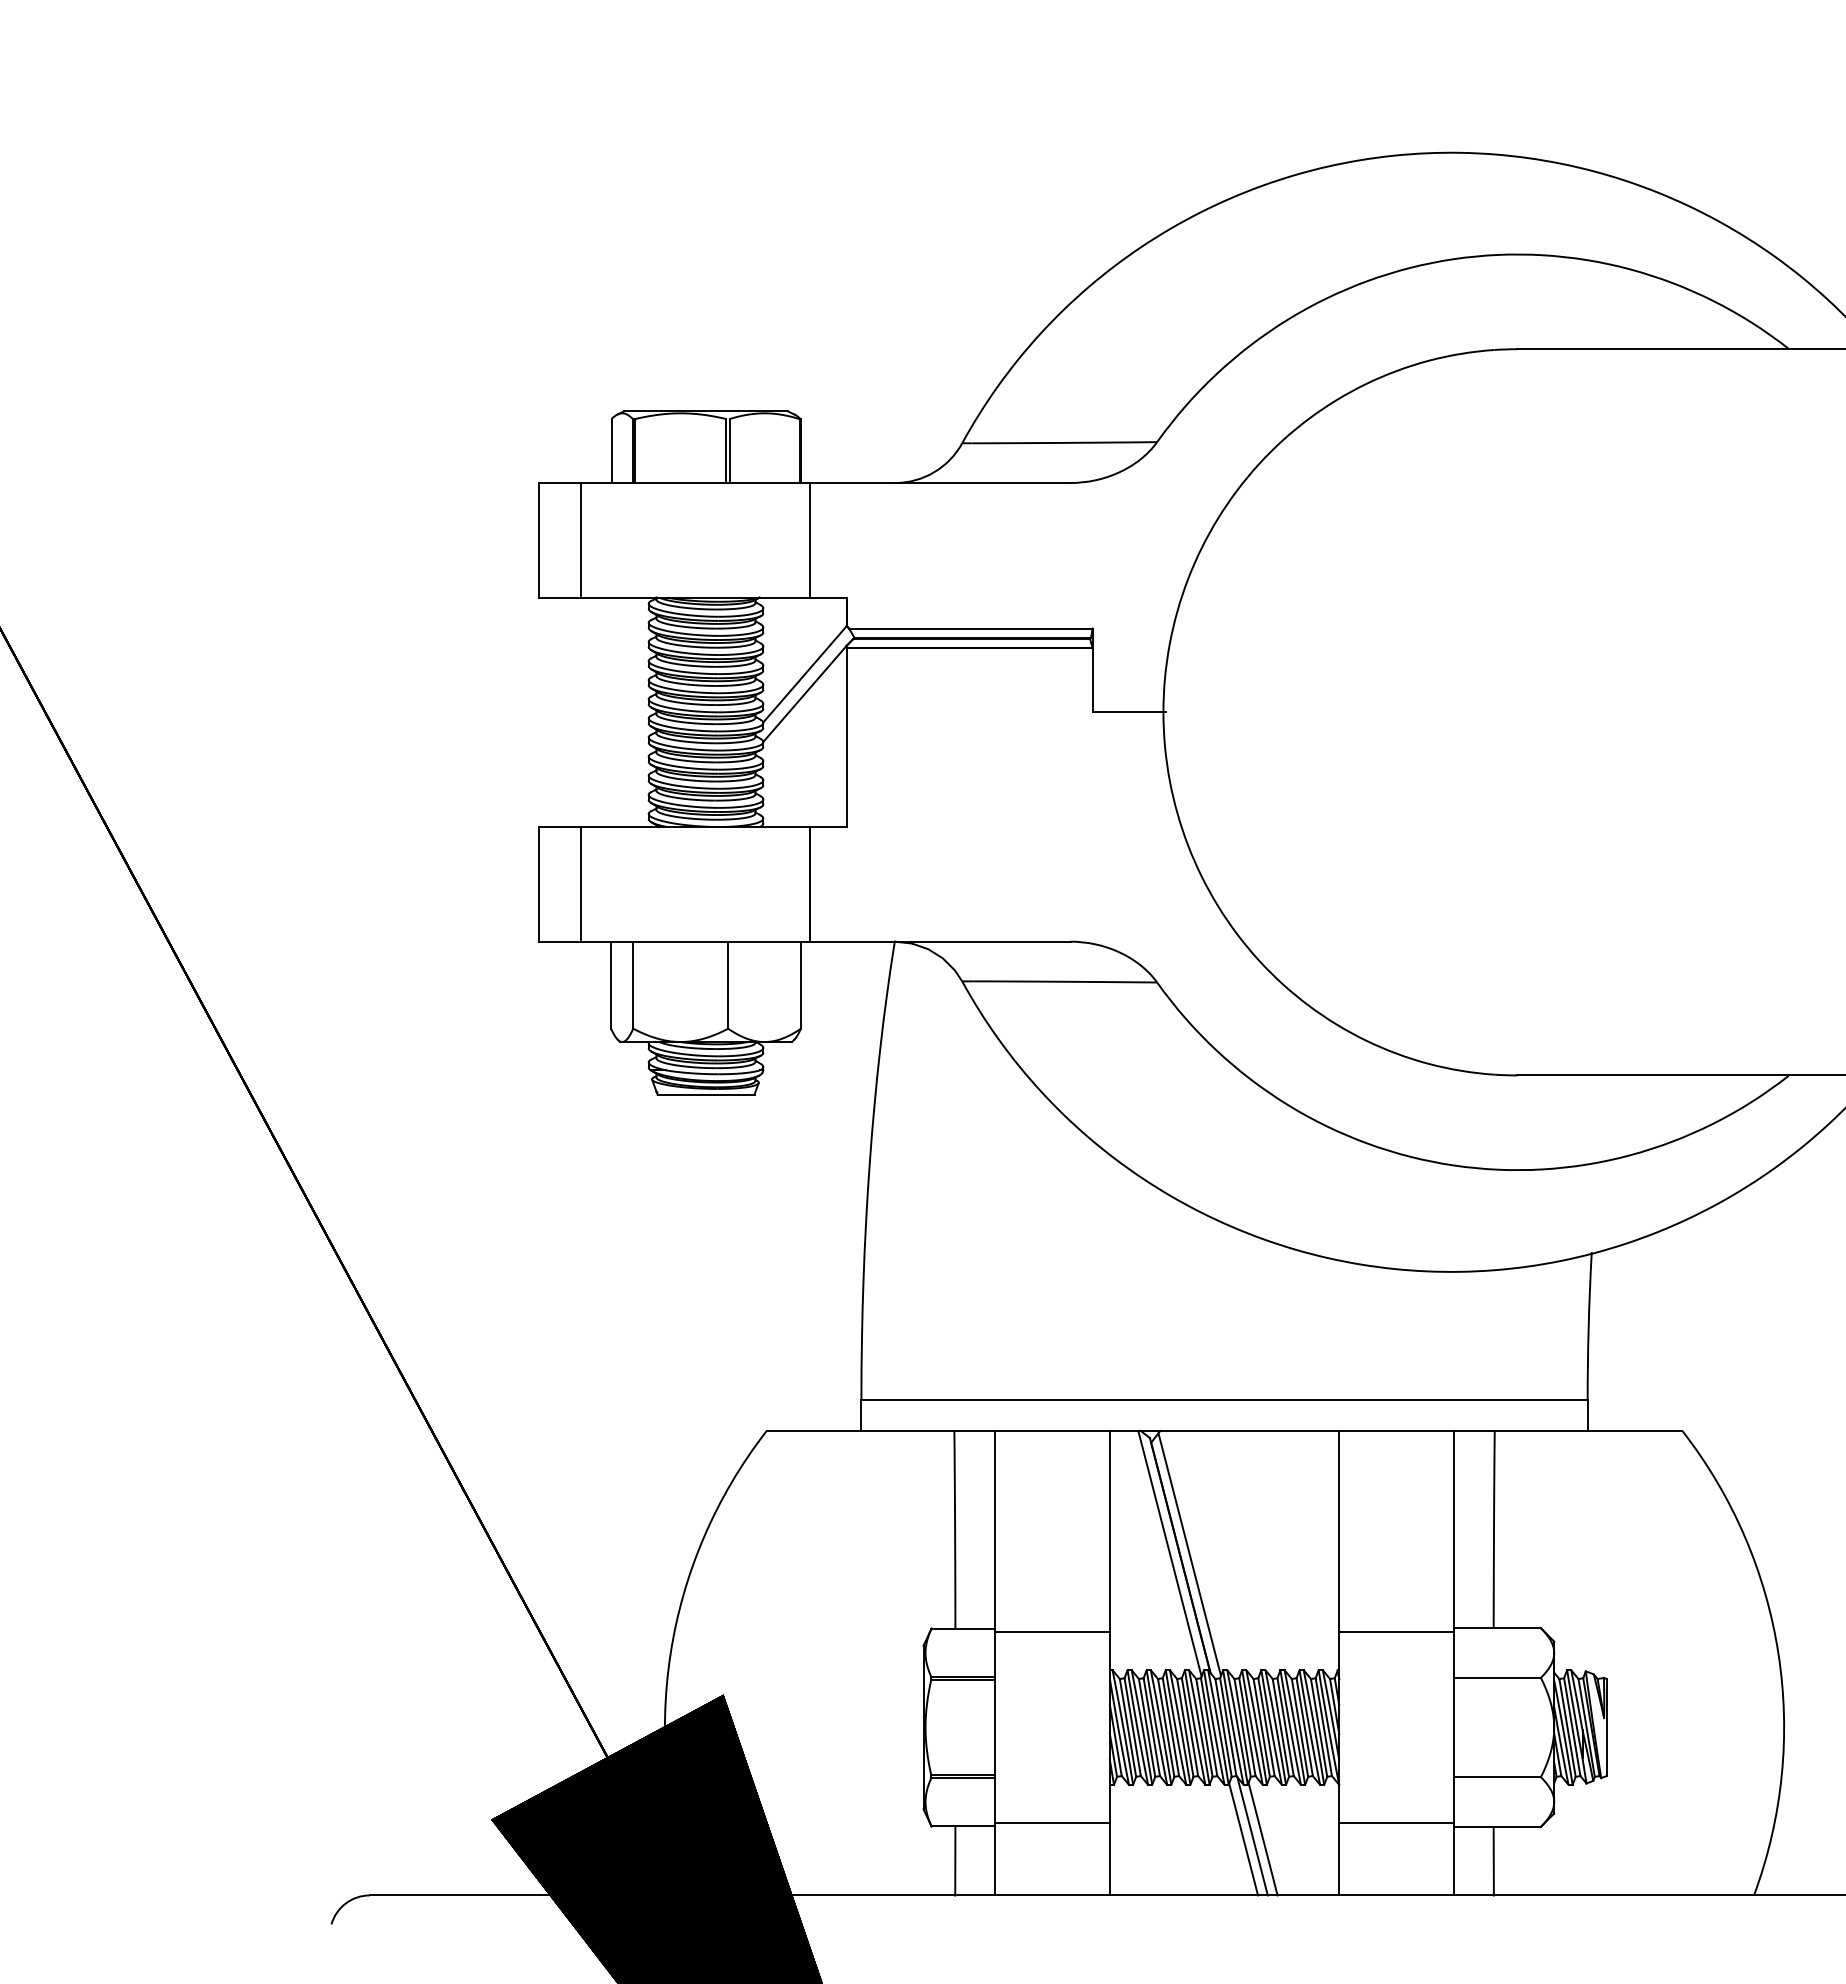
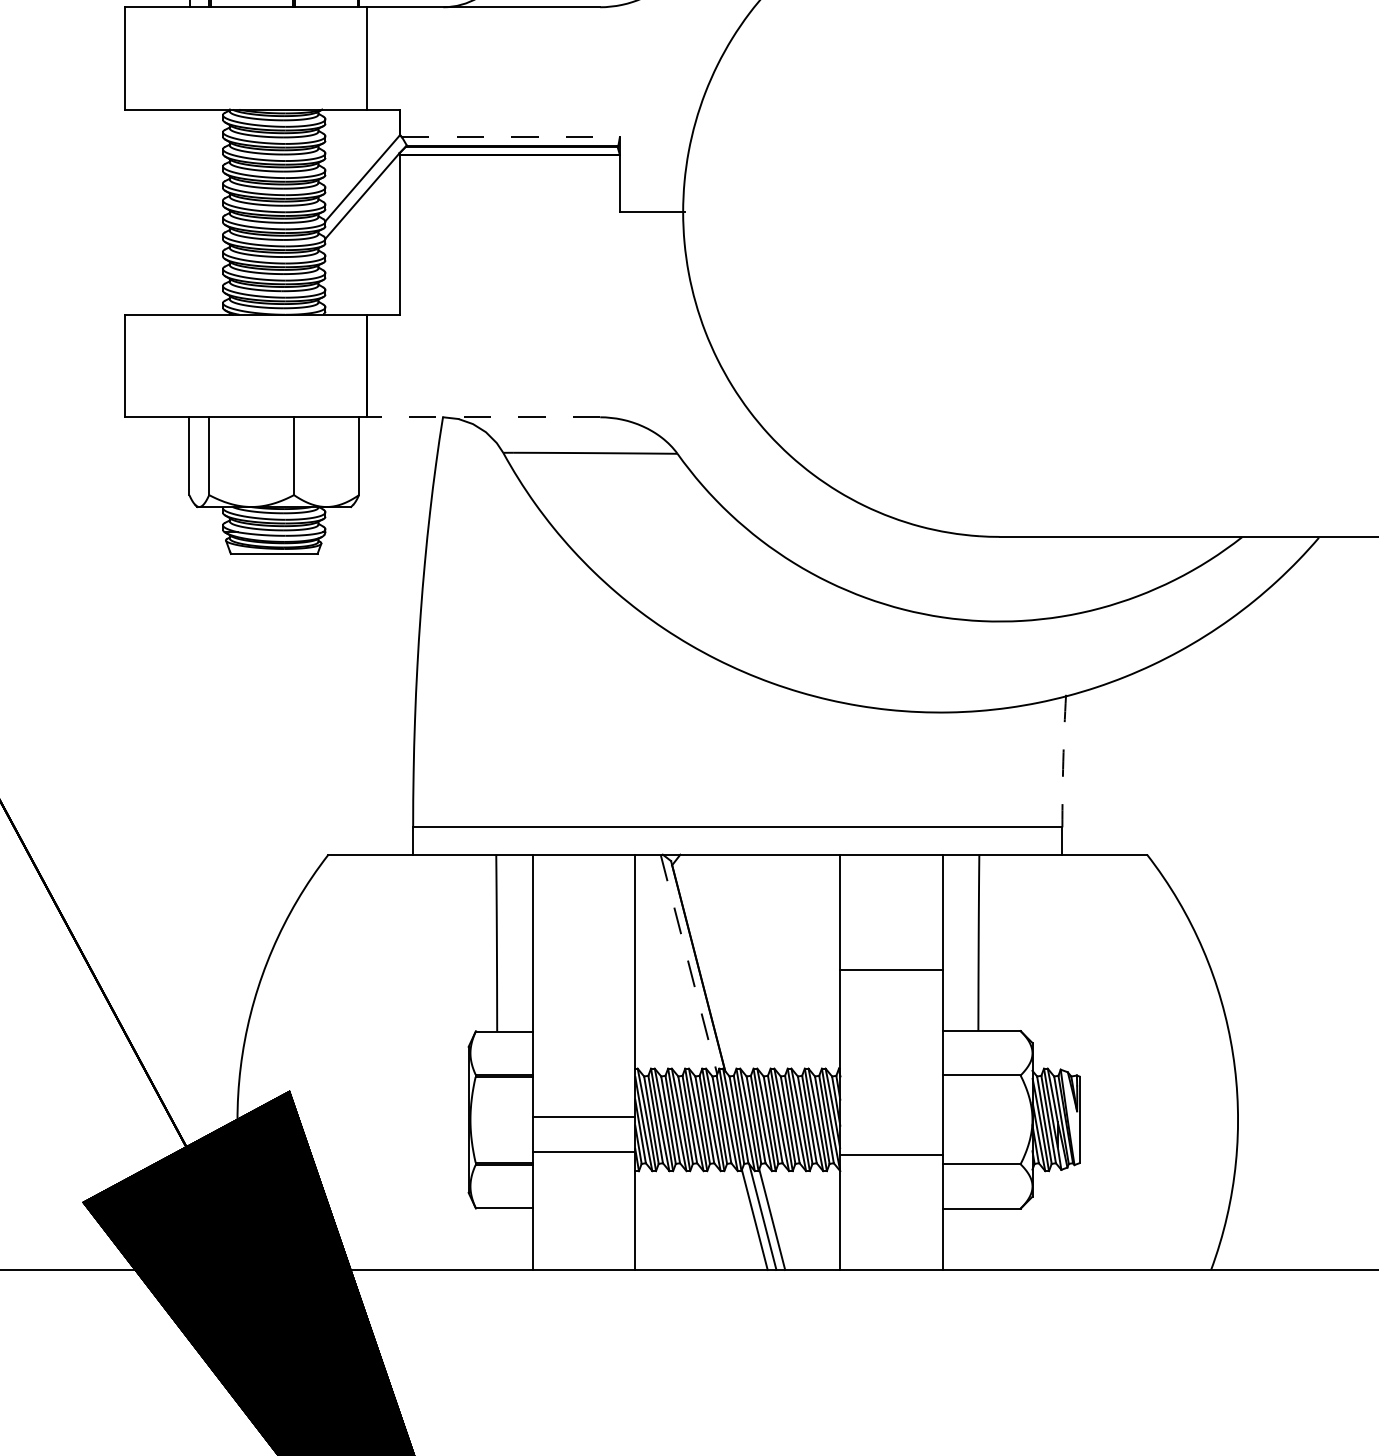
line: (581, 540) -> (162, 58), removed
line: (970, 628) -> (510, 137), solid -> dashed
line: (581, 884) -> (162, 366), removed
line: (940, 941) -> (483, 417), solid -> dashed
arc: (1588, 1326) -> (1063, 761), solid -> dashed
line: (1169, 1553) -> (688, 964), solid -> dashed
line: (1189, 1554) -> (706, 965), removed
line: (1052, 1631) -> (583, 1116), moved
line: (1396, 1631) -> (891, 969), moved
line: (1052, 1823) -> (583, 1152), moved
line: (1396, 1823) -> (891, 1155), moved
line: (955, 1860) -> (497, 1238), removed
line: (1493, 1860) -> (978, 1238), removed

